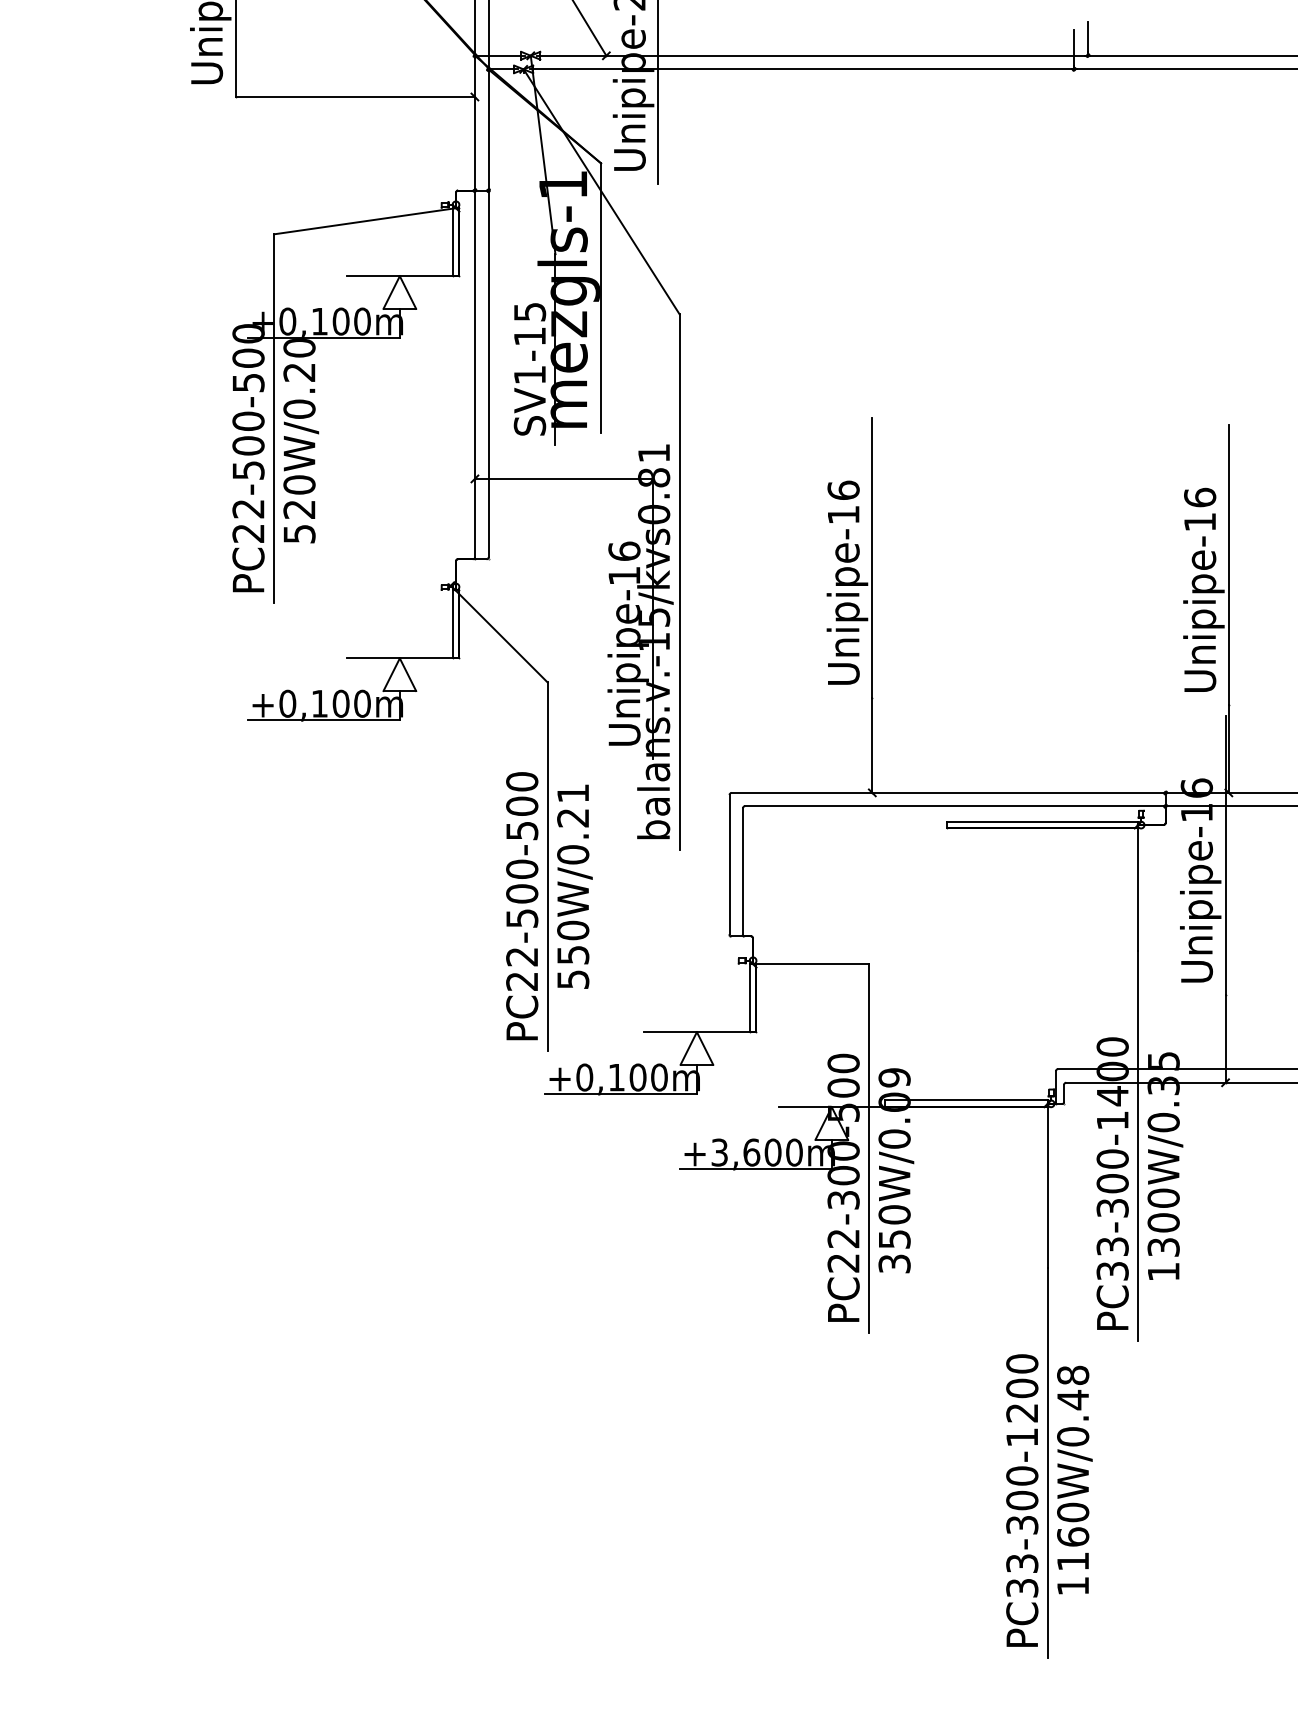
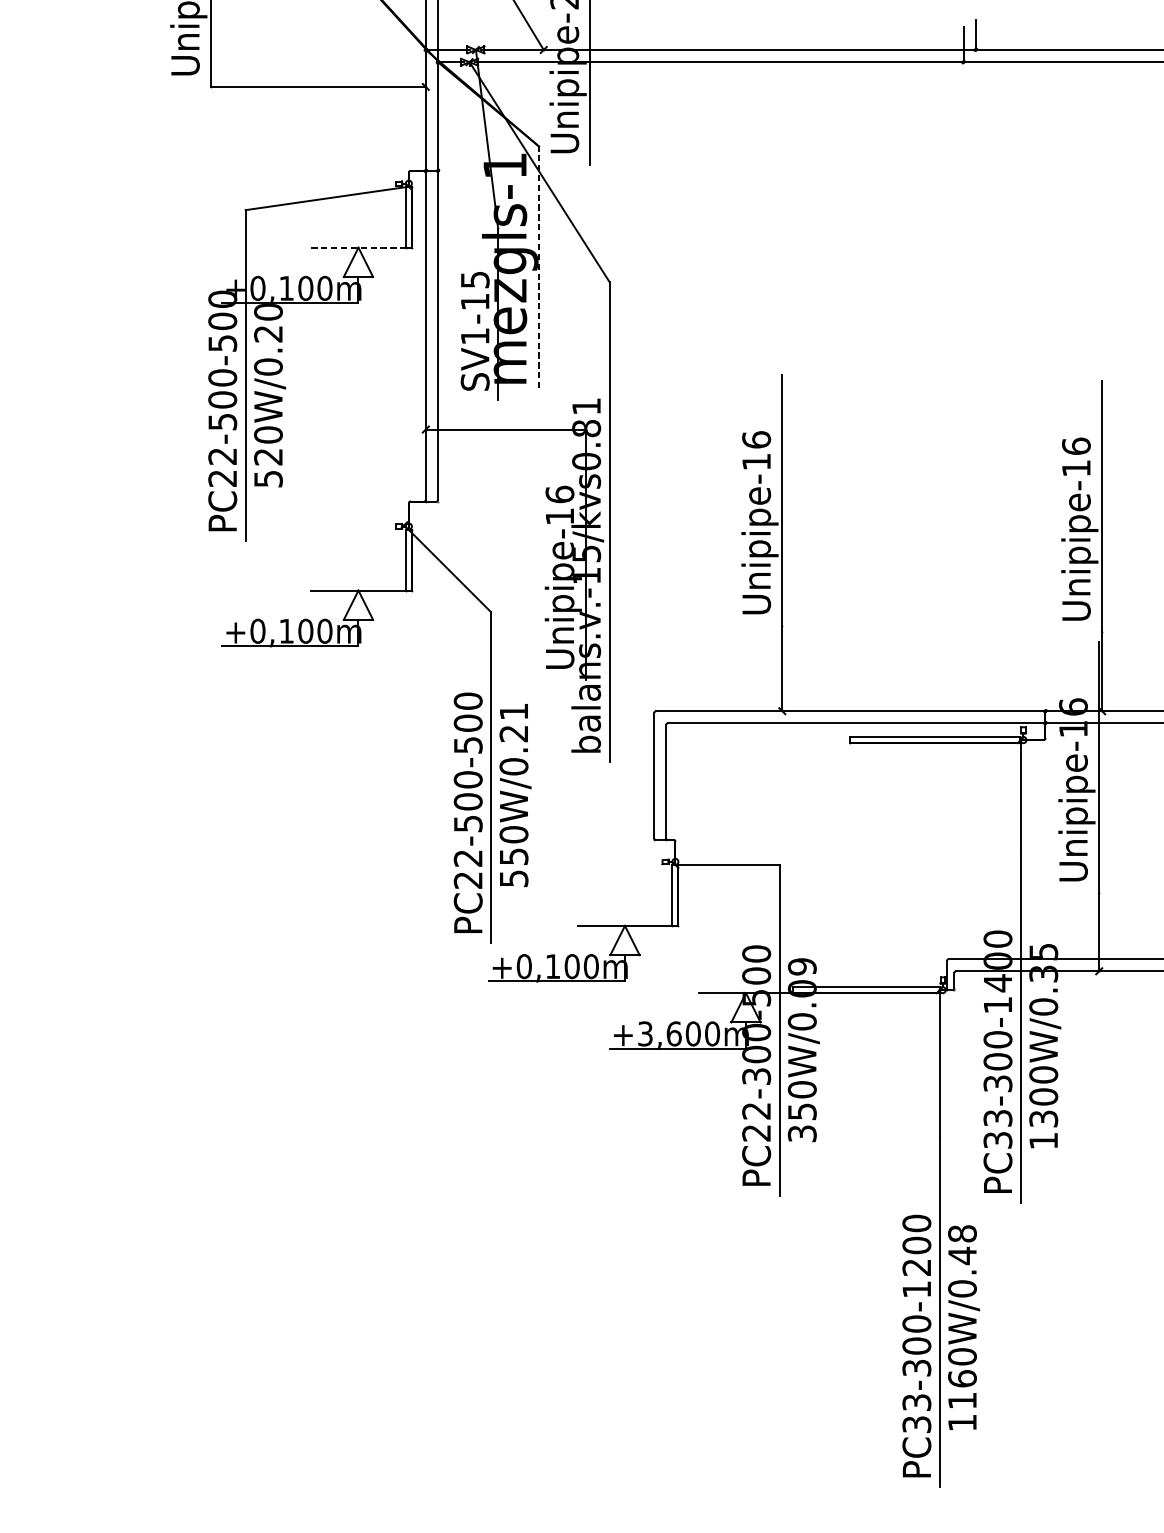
line: (399, 276) -> (358, 247), solid -> dashed
line: (601, 298) -> (539, 267), solid -> dashed

